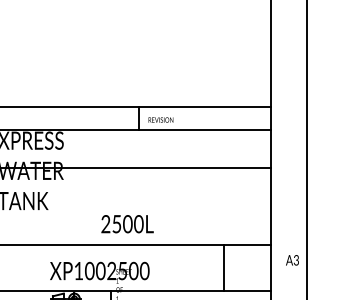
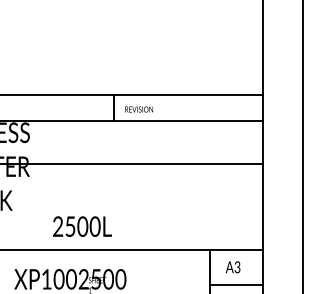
text: (127, 224) -> (82, 226), moved
text: (292, 260) -> (233, 267), moved
line: (246, 276) -> (235, 285), added

